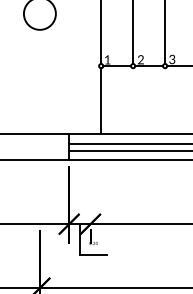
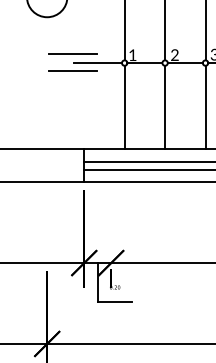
line: (60, 59) -> (73, 54), added
line: (80, 66) -> (98, 63), added
line: (60, 72) -> (73, 71), added
line: (133, 100) -> (165, 106), added
line: (165, 100) -> (206, 106), added

